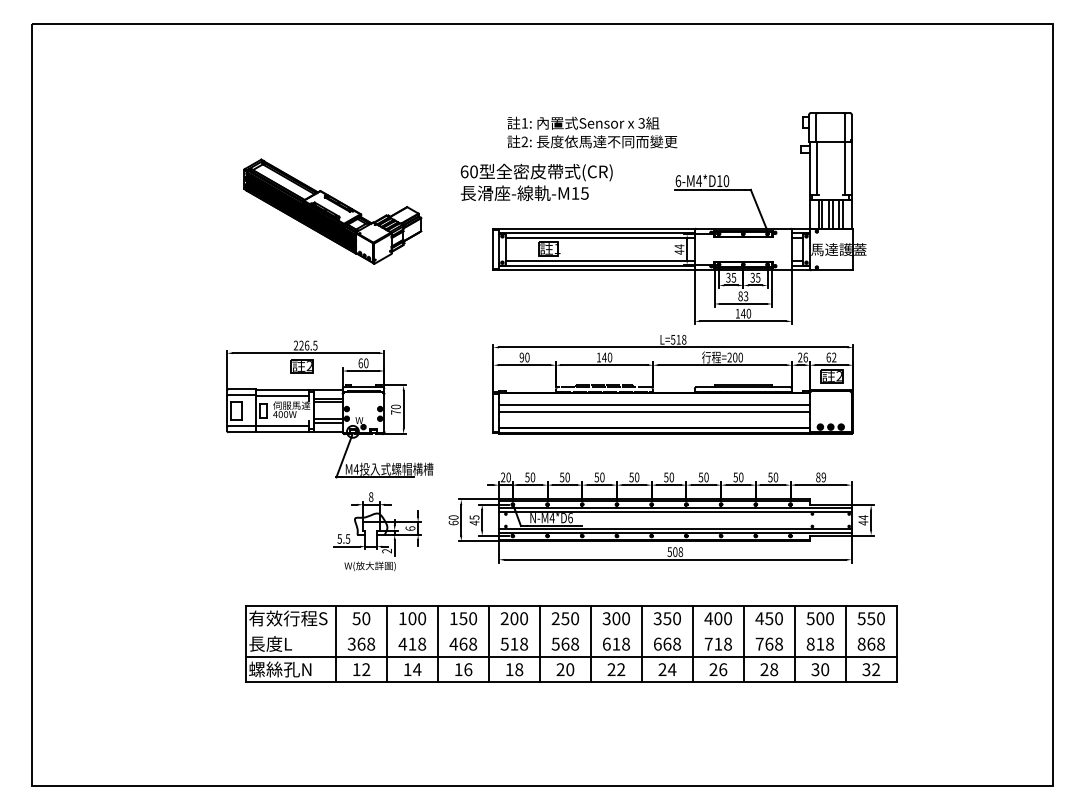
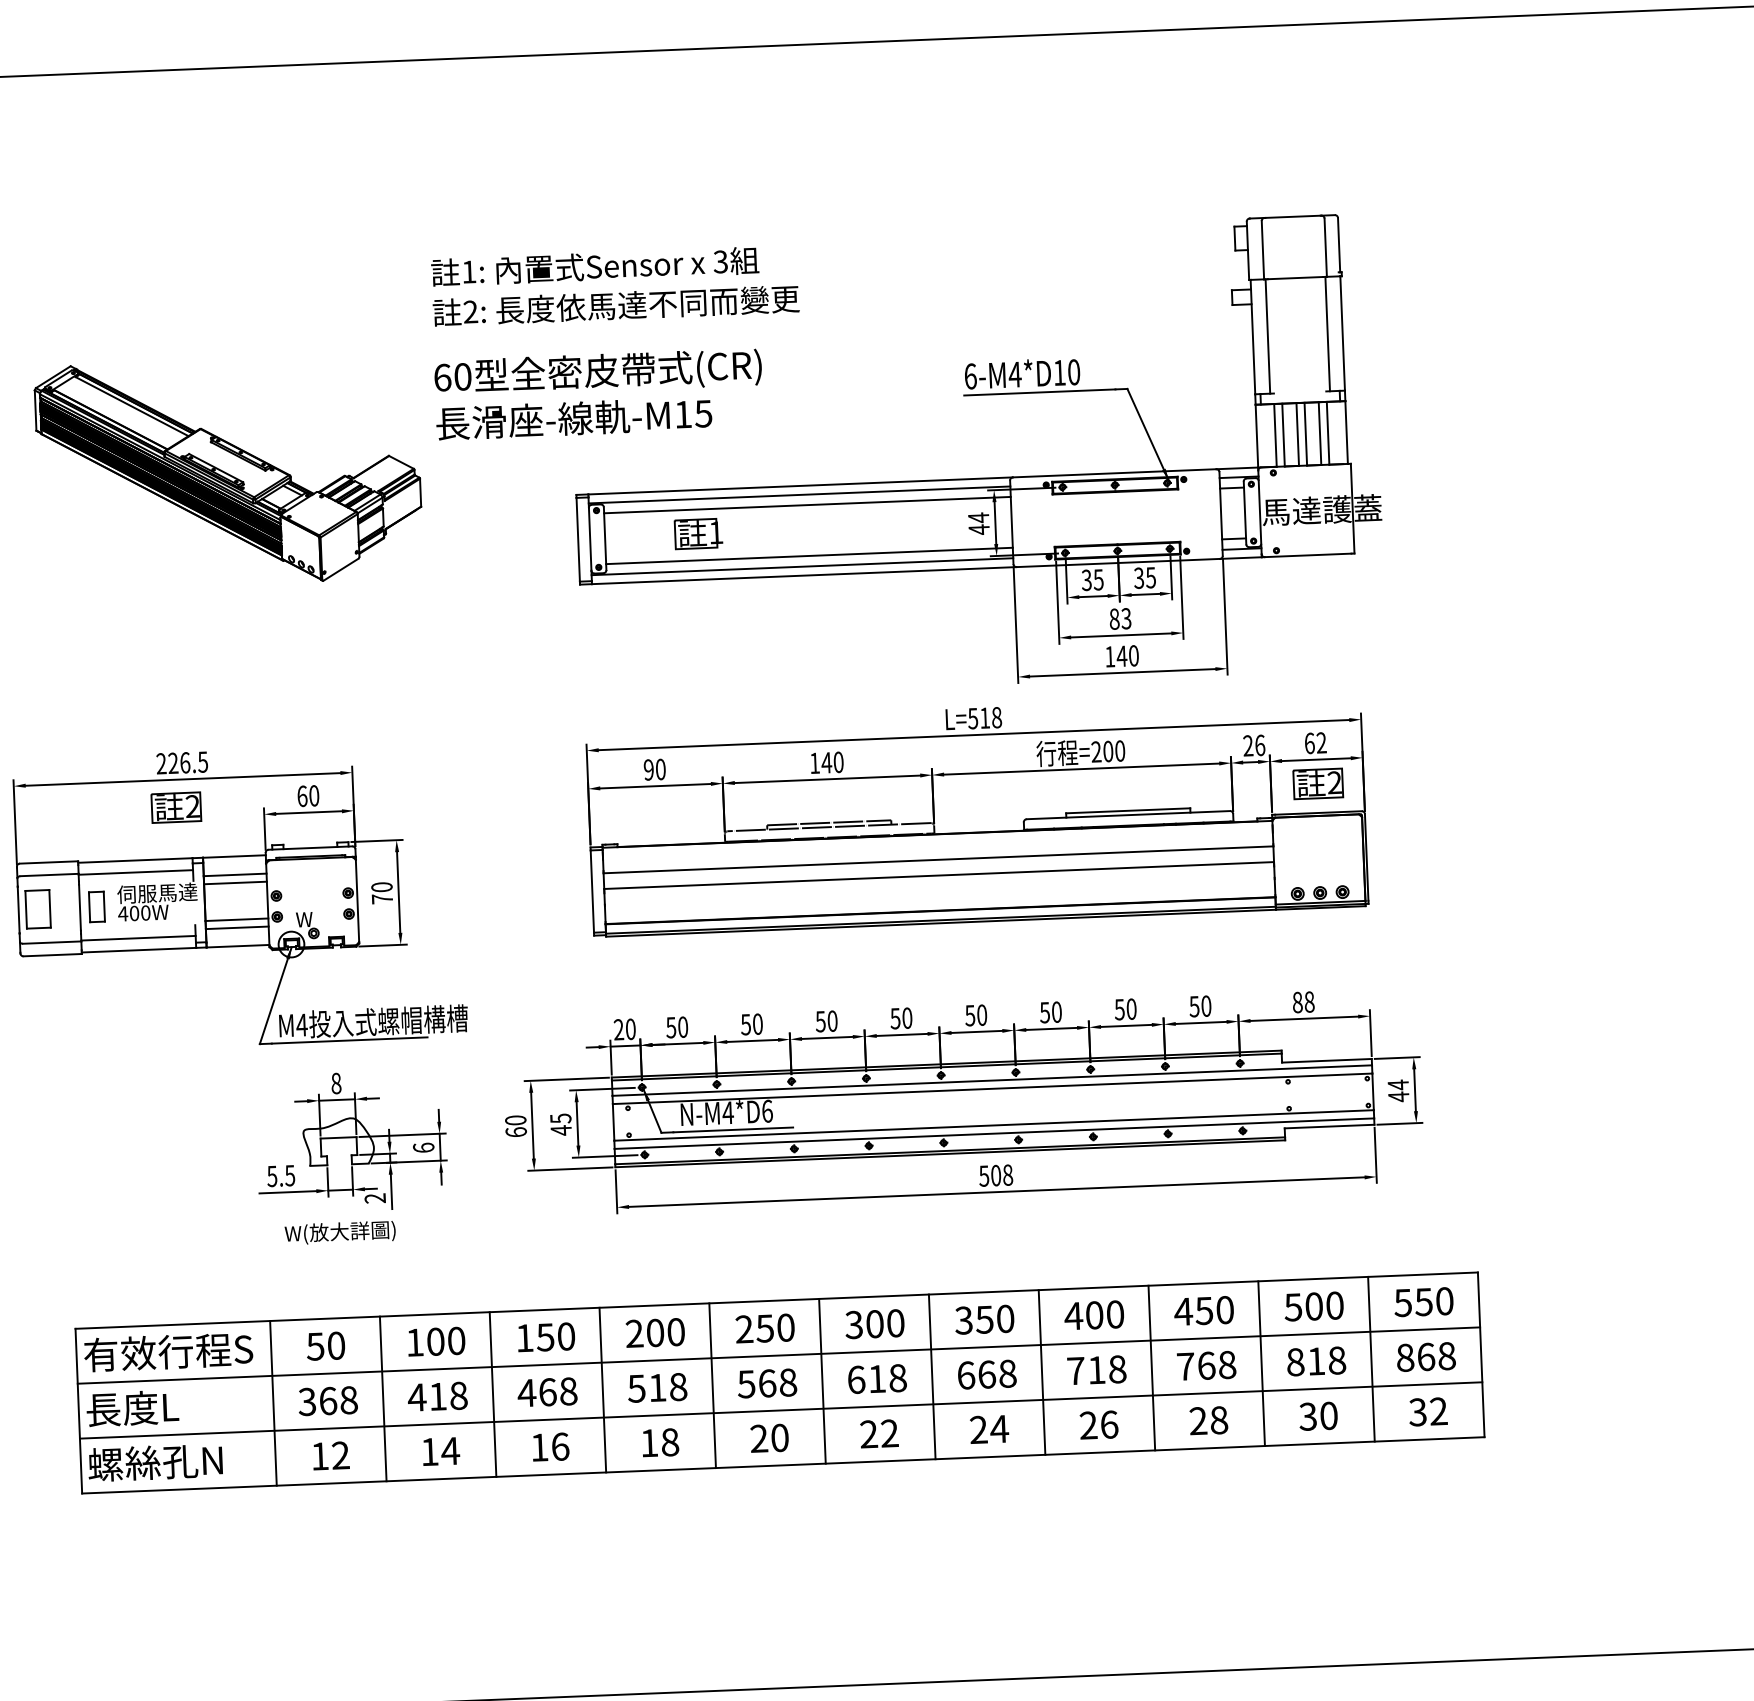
text: (592, 132) -> (615, 285), moved
text: (536, 182) -> (598, 394), moved
text: (823, 477) -> (1308, 1002), 89 -> 88
line: (570, 631) -> (777, 1355), added

